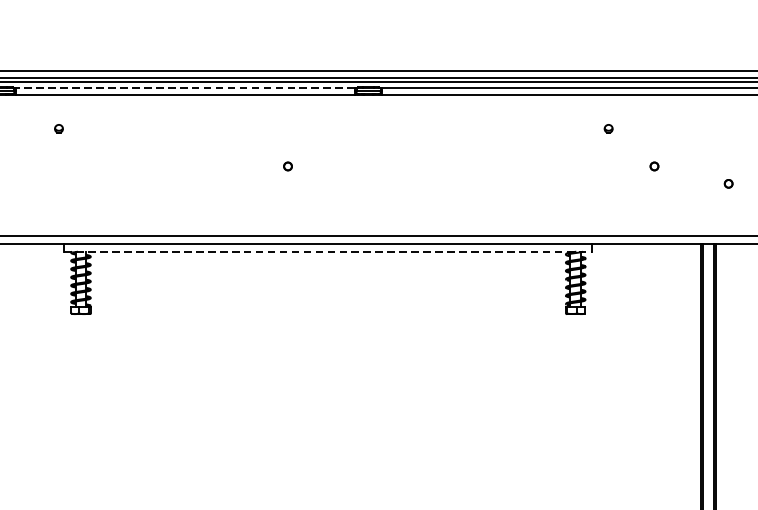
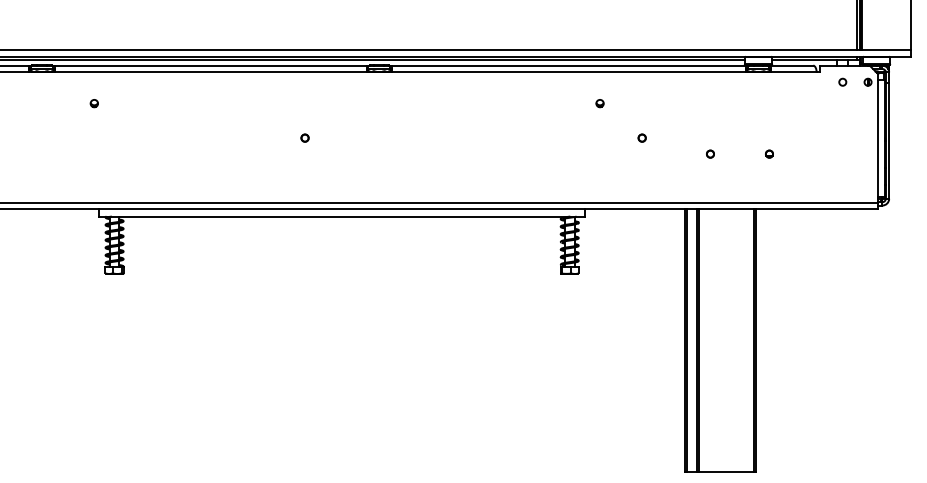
line: (185, 87) -> (210, 65), dashed -> solid
line: (328, 251) -> (342, 216), dashed -> solid

